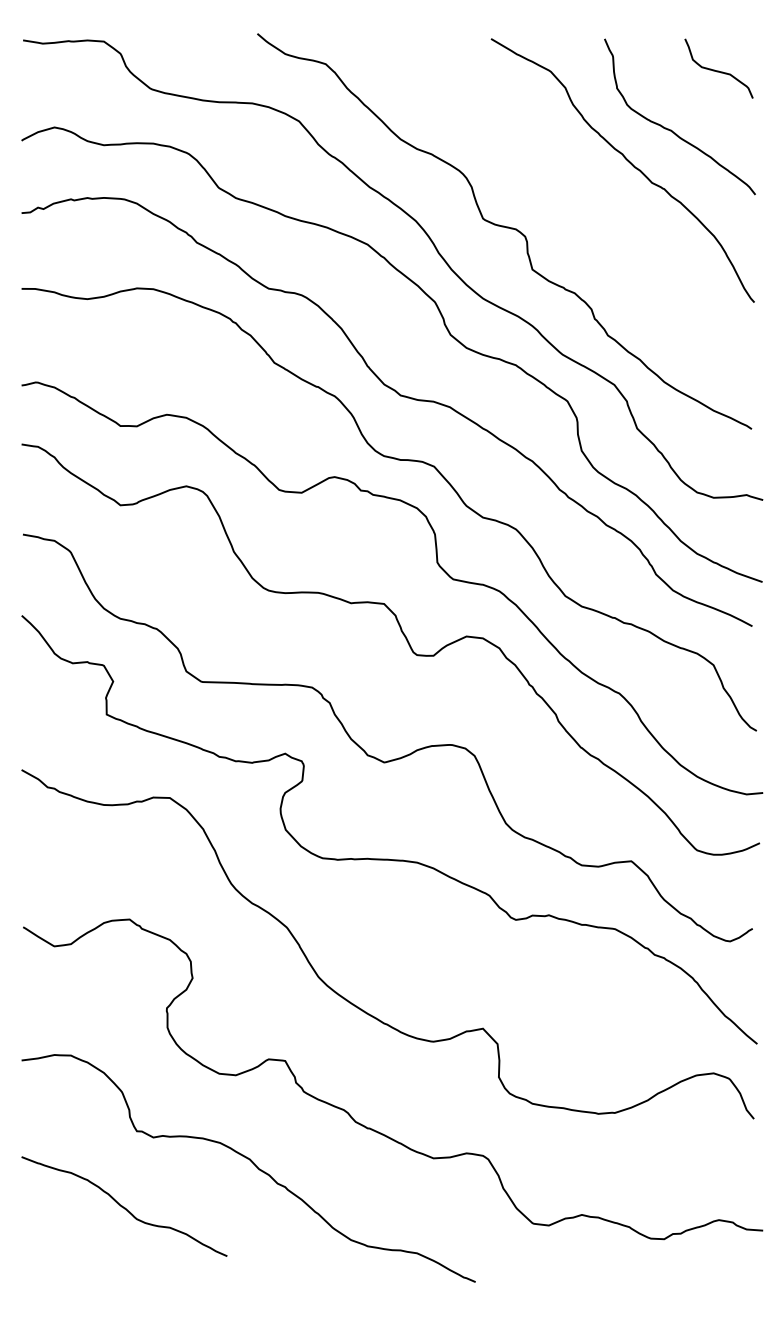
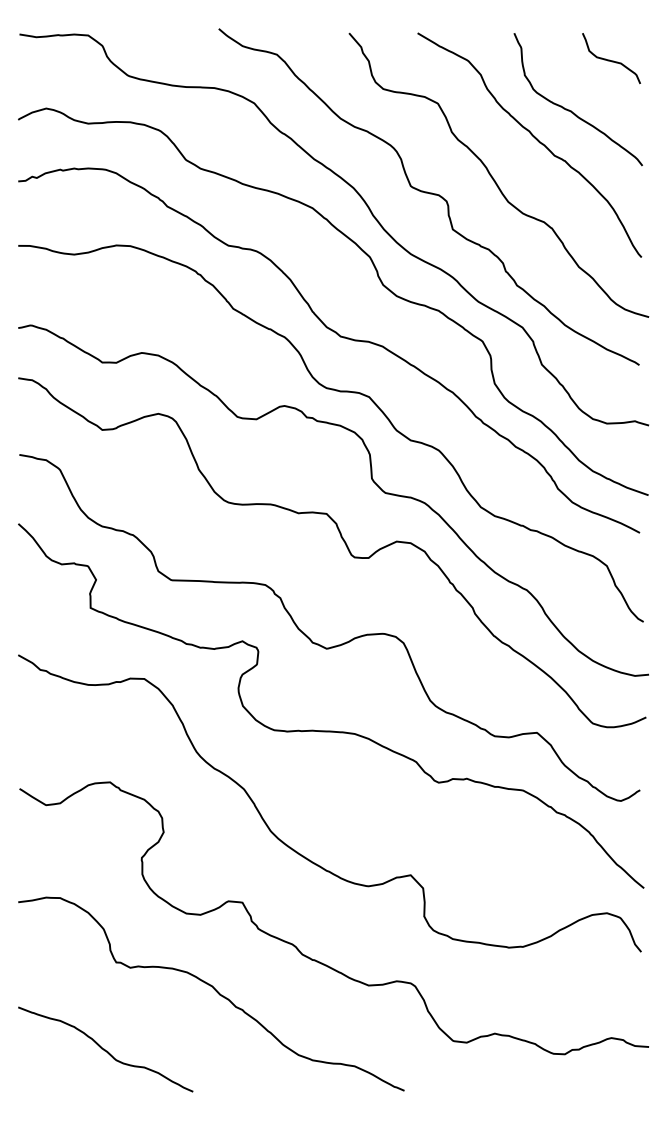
curve: (581, 210) -> (494, 179), added
curve: (123, 1206) -> (104, 1049), moved

